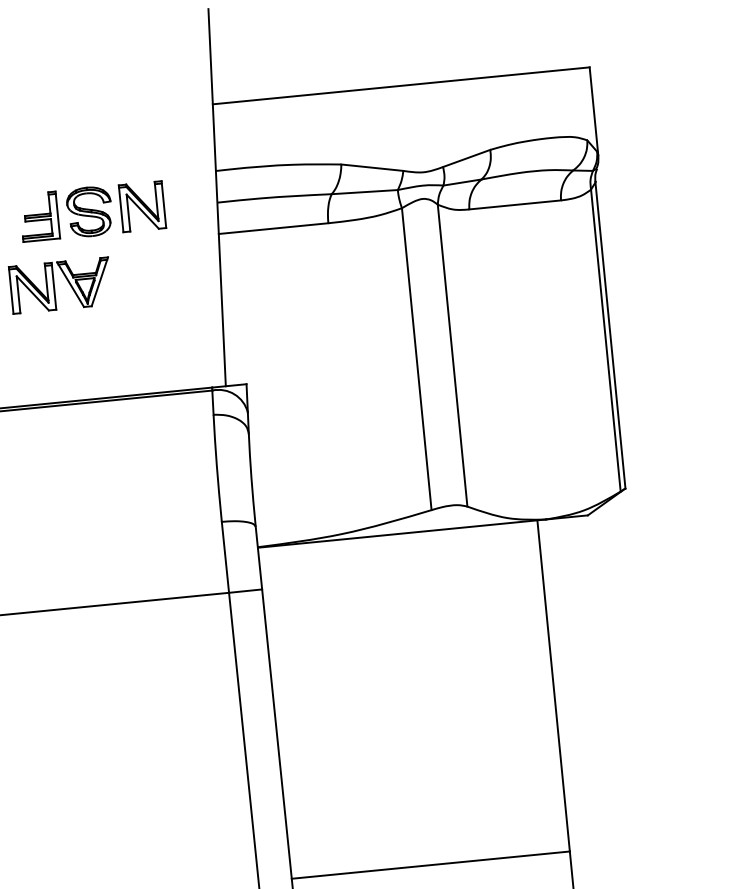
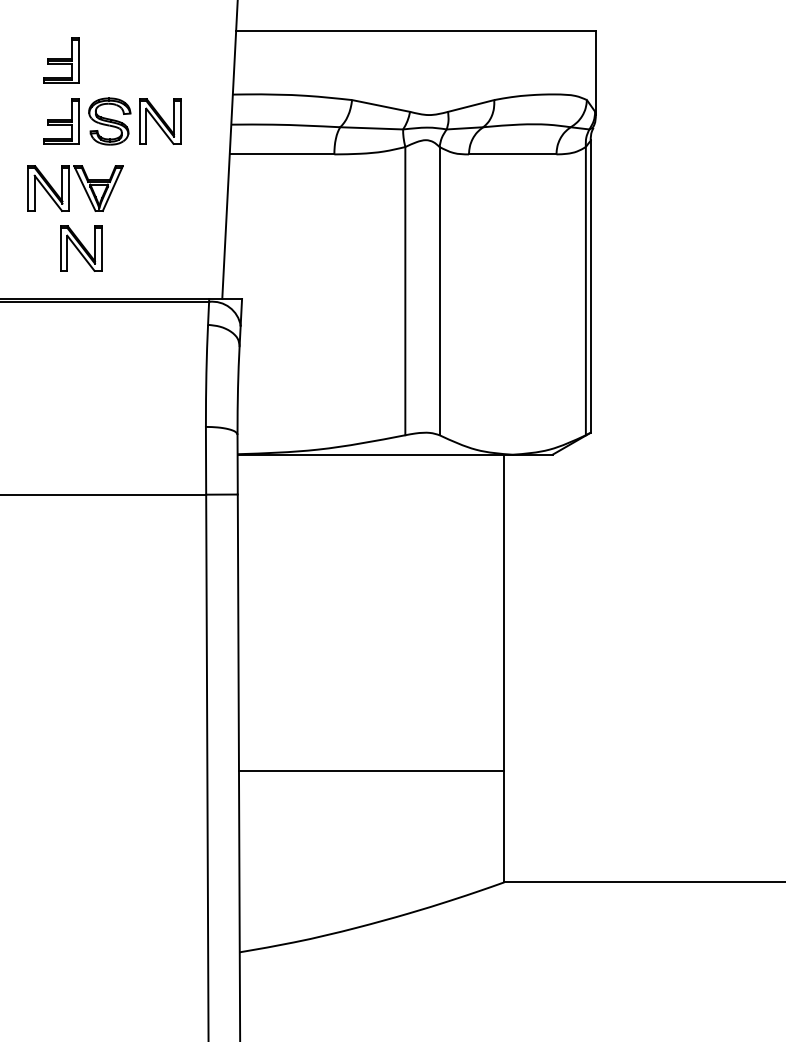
part: (32, 152) -> (61, 60), added
part: (73, 347) -> (81, 248), added

